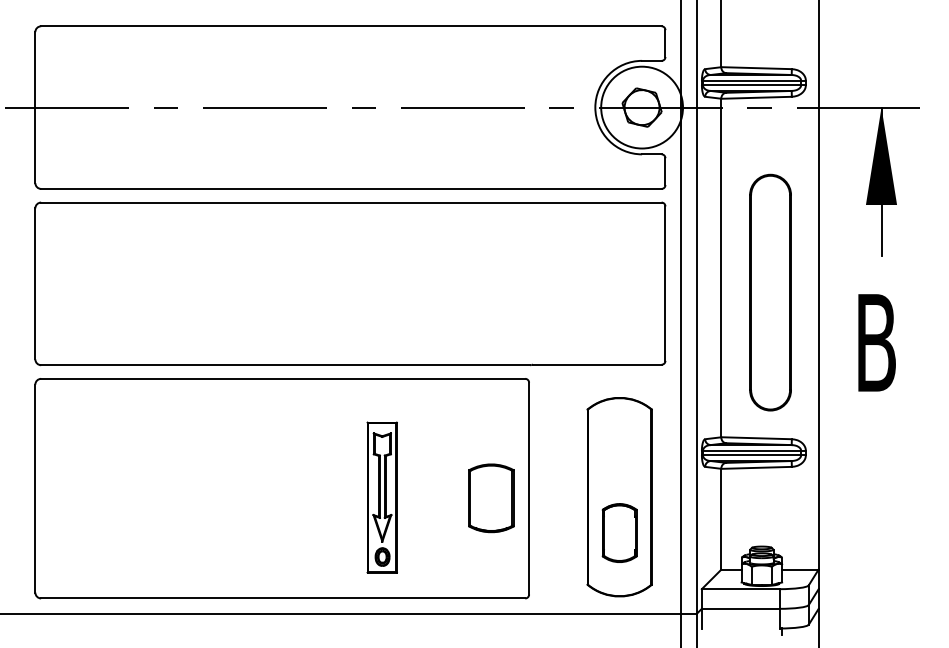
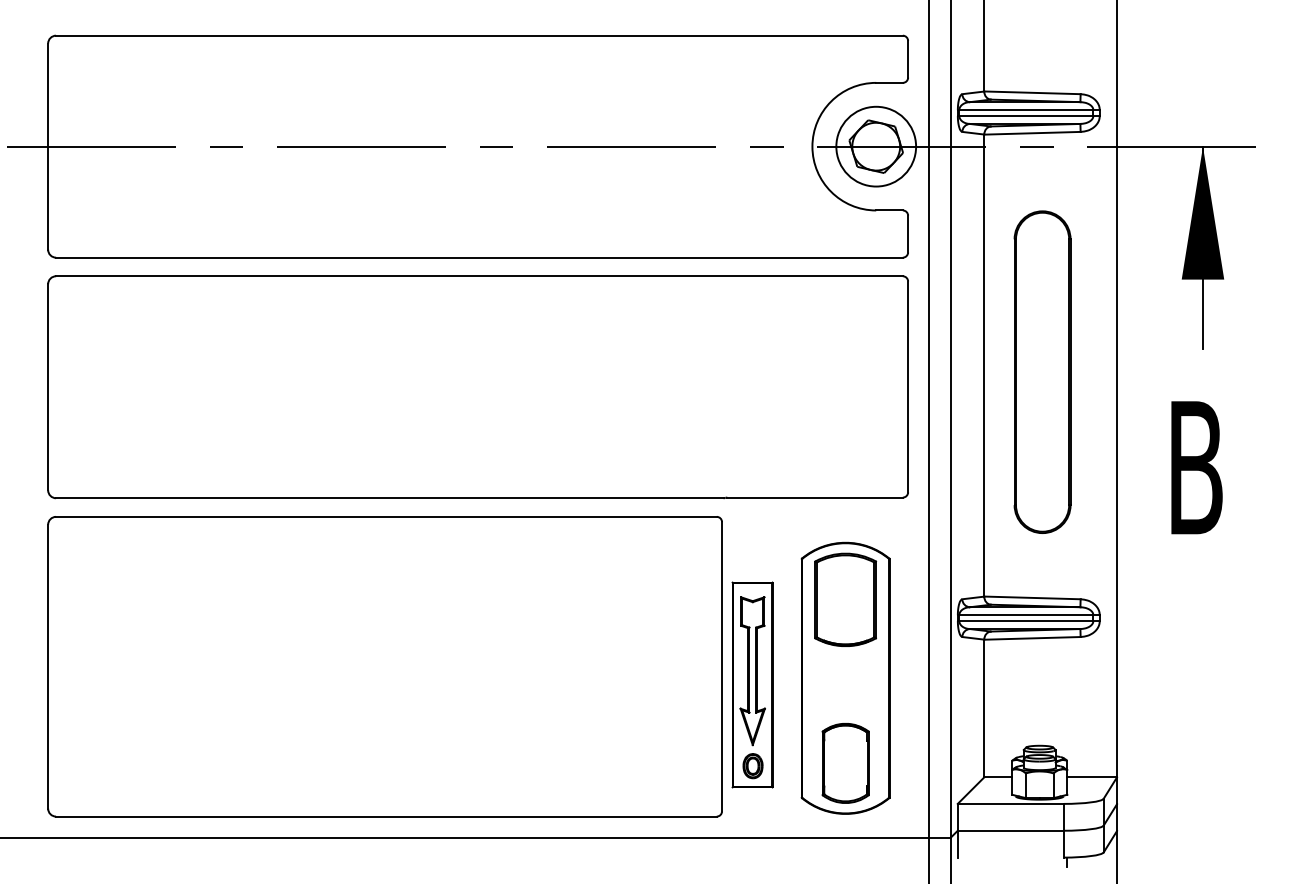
circle: (642, 107) -> (876, 146), size x0.71
part: (770, 292) -> (1042, 371), moved
part: (382, 497) -> (752, 684), moved
part: (491, 498) -> (845, 599), moved
part: (619, 533) -> (845, 763), moved

